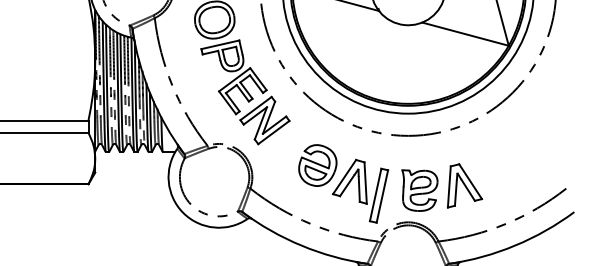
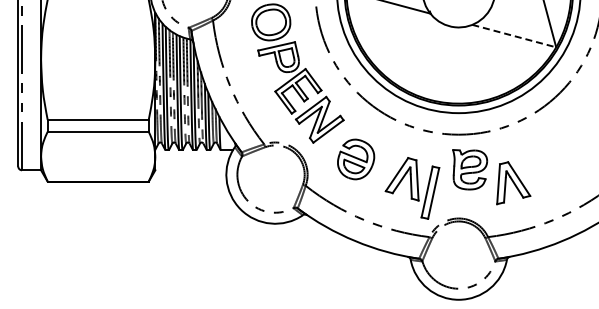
line: (465, 34) -> (514, 36), solid -> dashed
part: (318, 165) -> (356, 159), moved
part: (420, 190) -> (470, 169), moved

